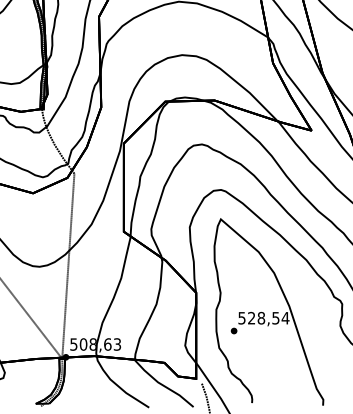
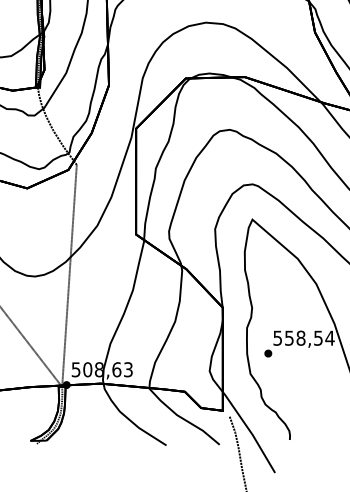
text: (251, 317) -> (289, 337), 528,54 -> 558,54

